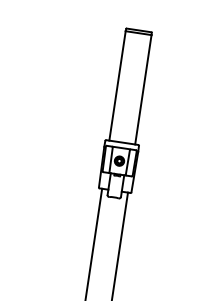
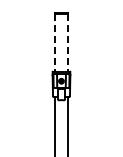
line: (116, 86) -> (54, 43), solid -> dashed
line: (143, 90) -> (68, 43), solid -> dashed

